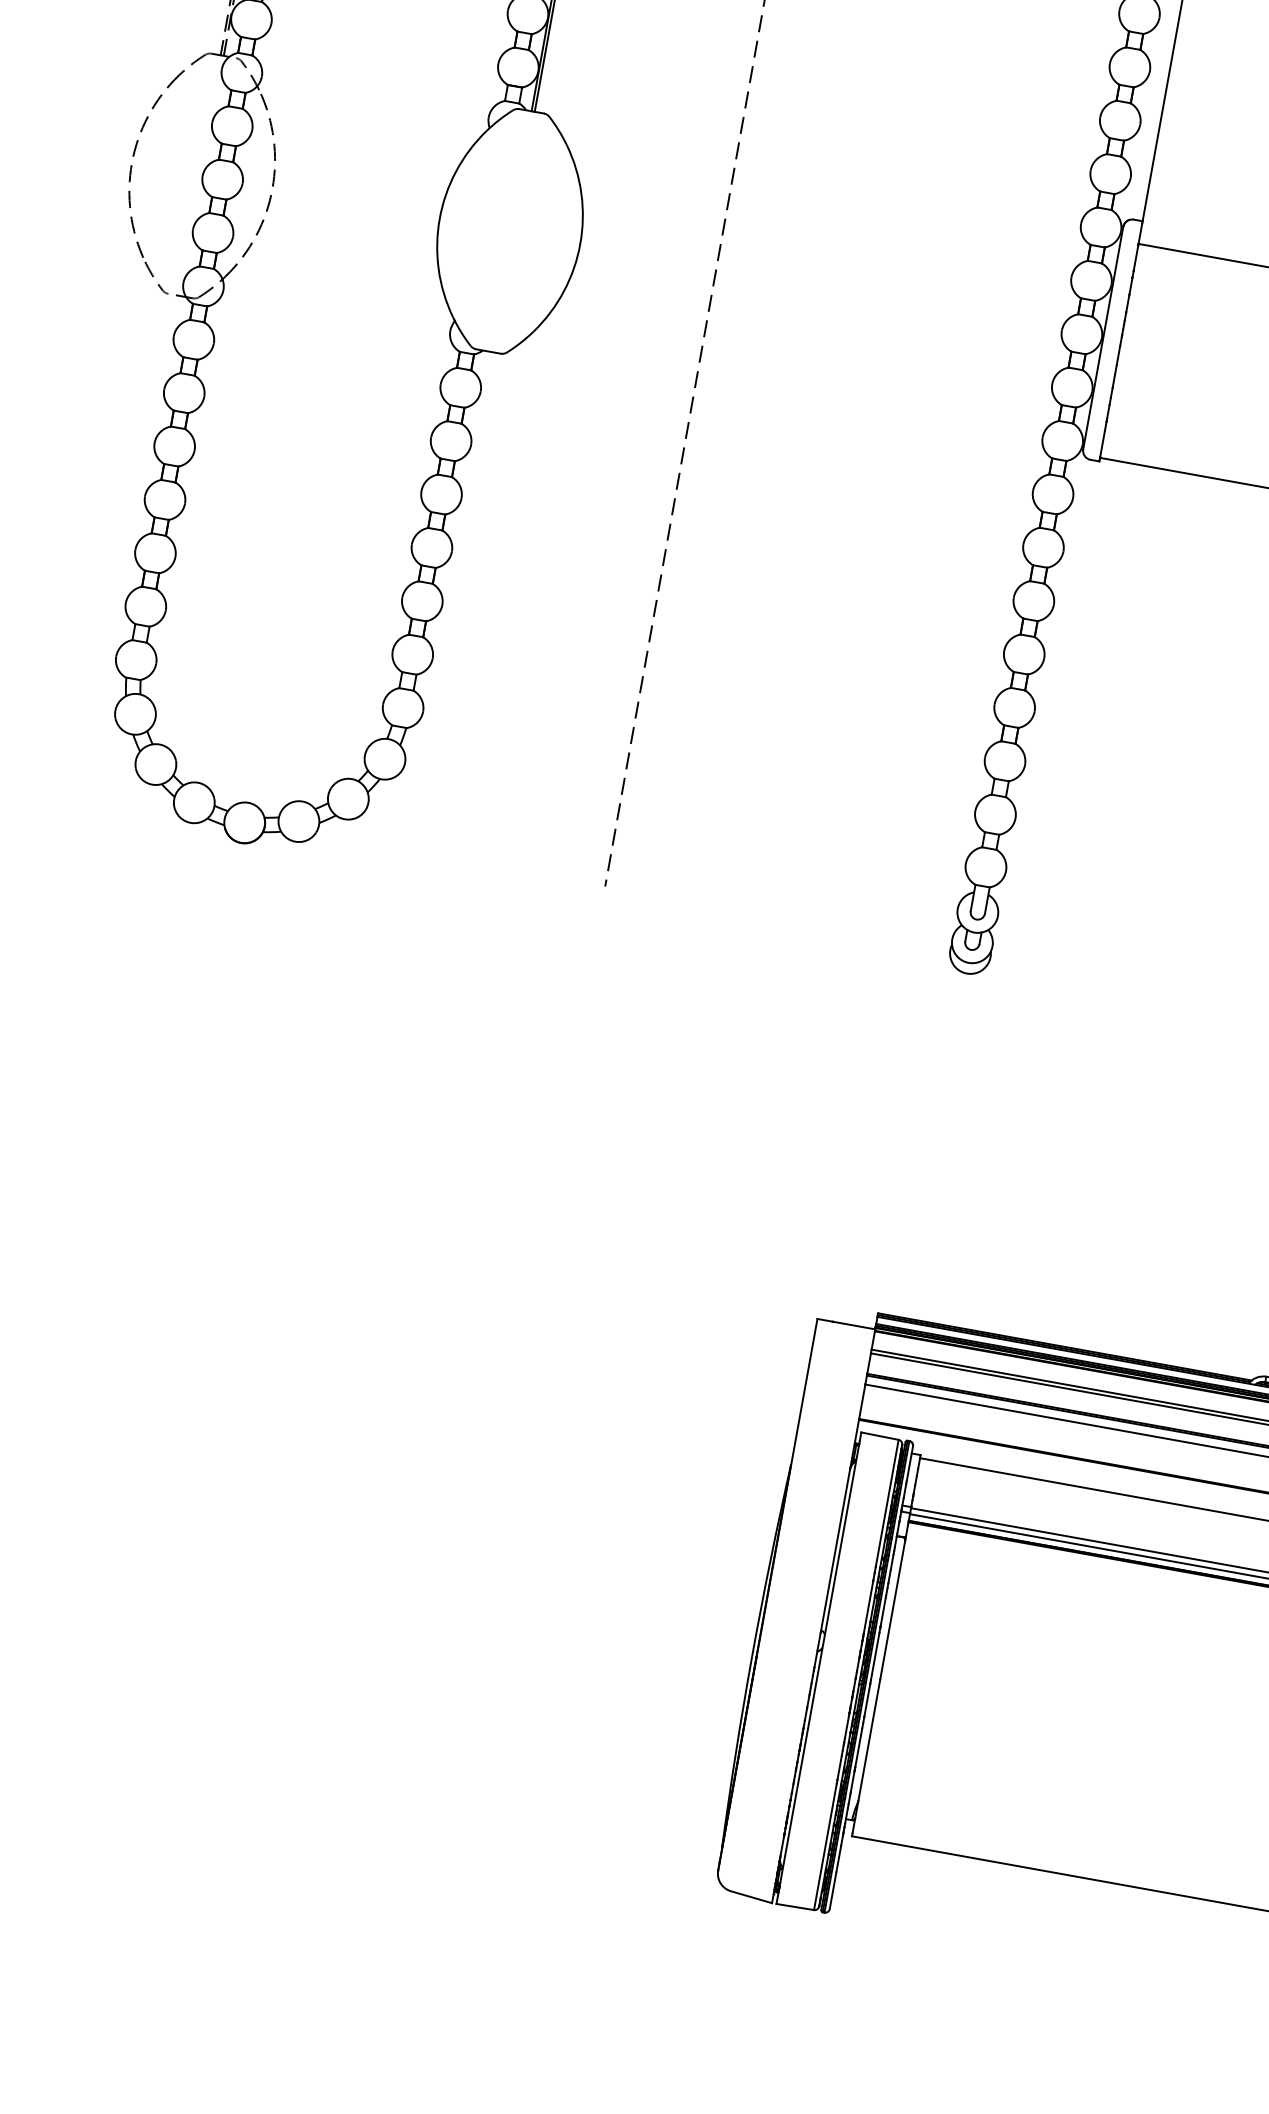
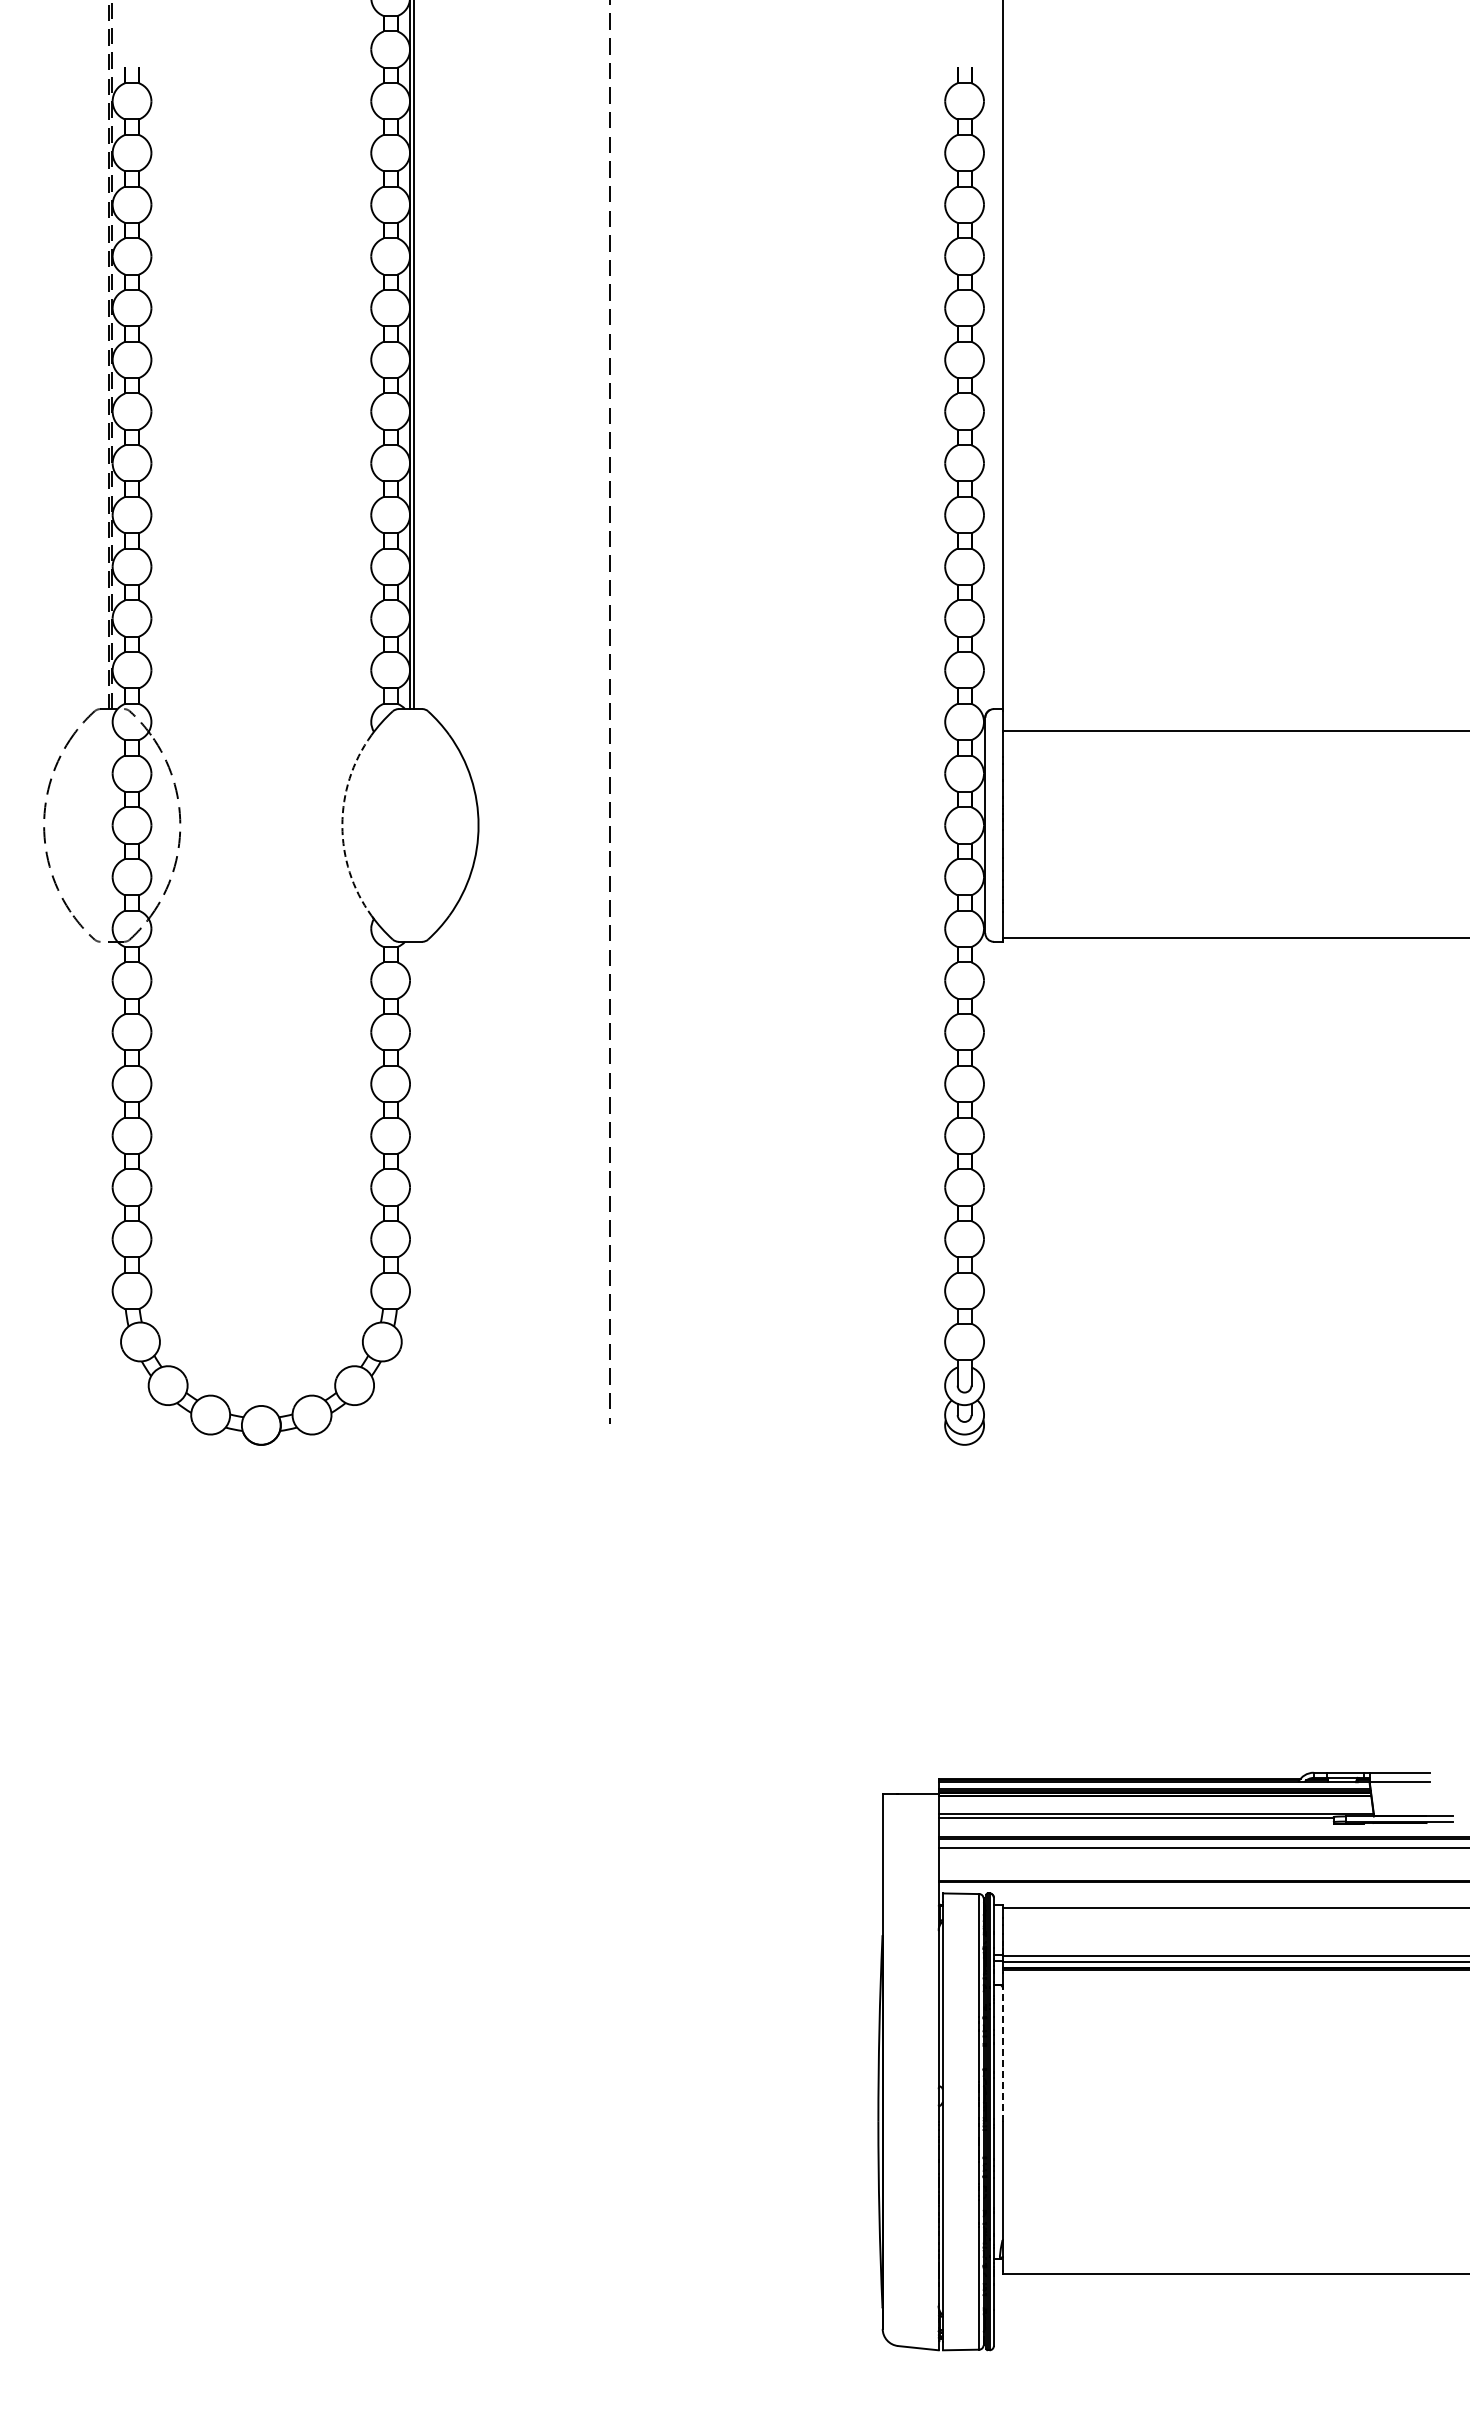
arc: (439, 218) -> (342, 825), solid -> dashed
line: (892, 1609) -> (1002, 2054), solid -> dashed

